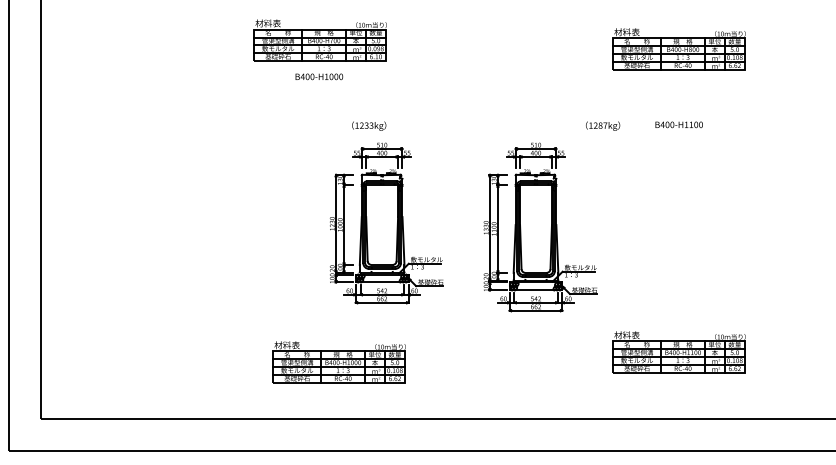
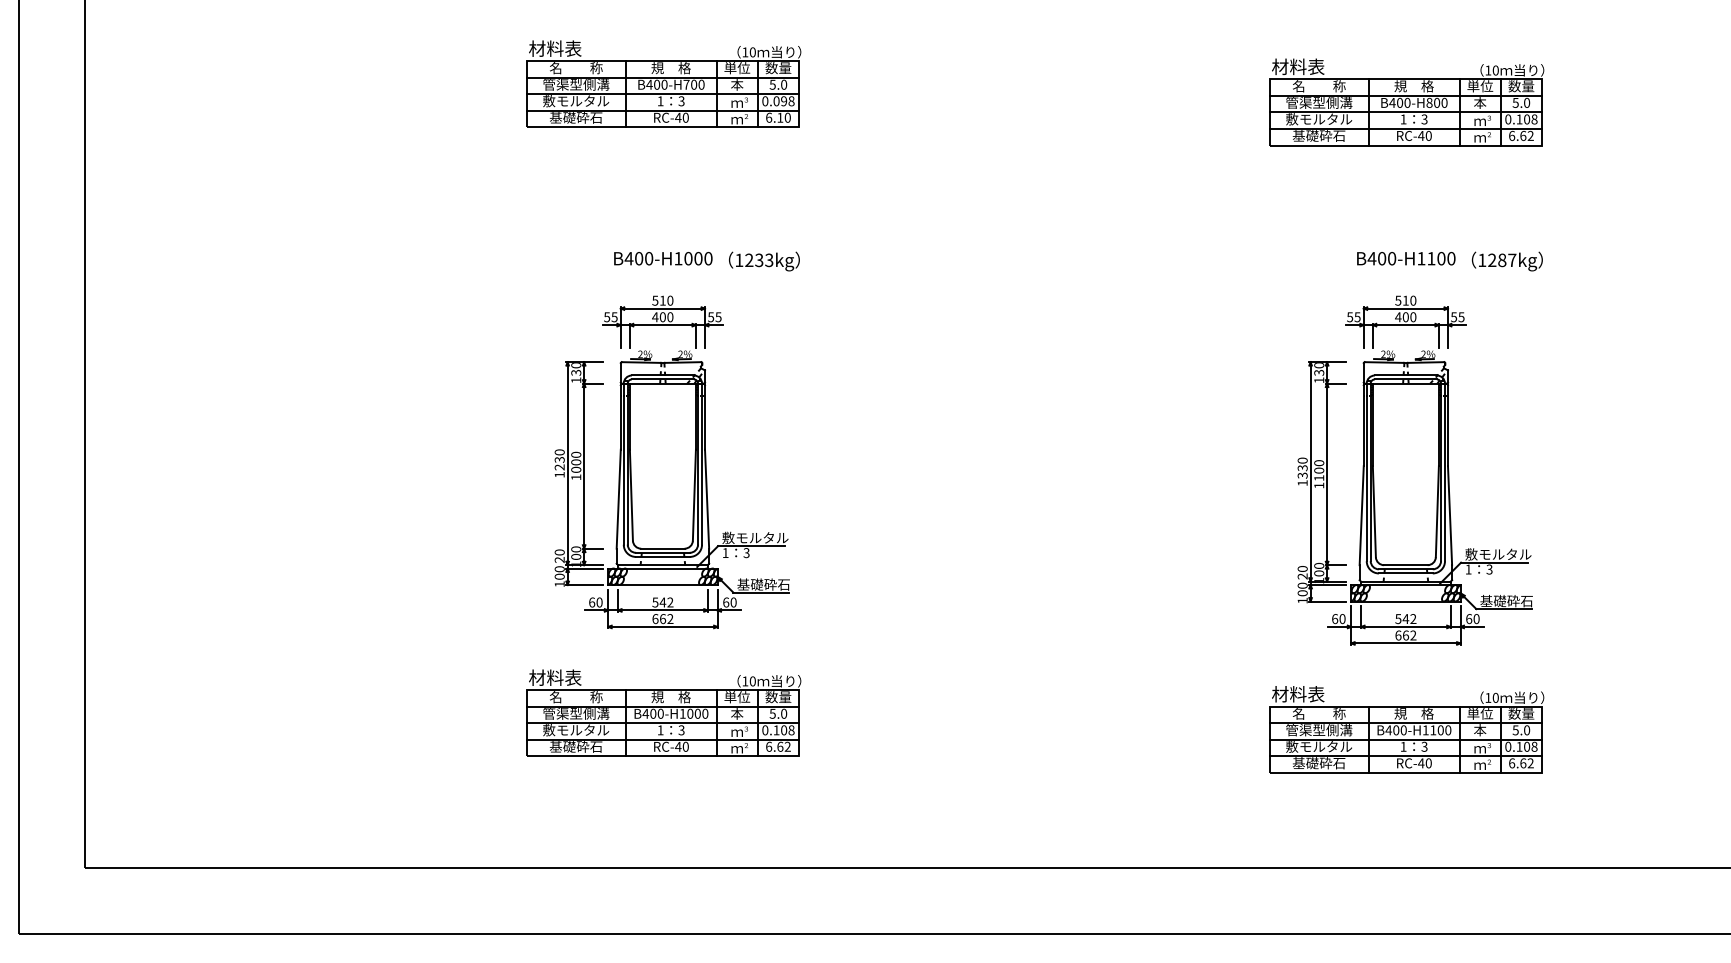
text: (319, 76) -> (663, 257), moved
text: (603, 125) -> (1508, 259), moved
part: (386, 223) -> (671, 462), moved
part: (540, 227) -> (1415, 471), moved
part: (338, 362) -> (661, 713), moved

